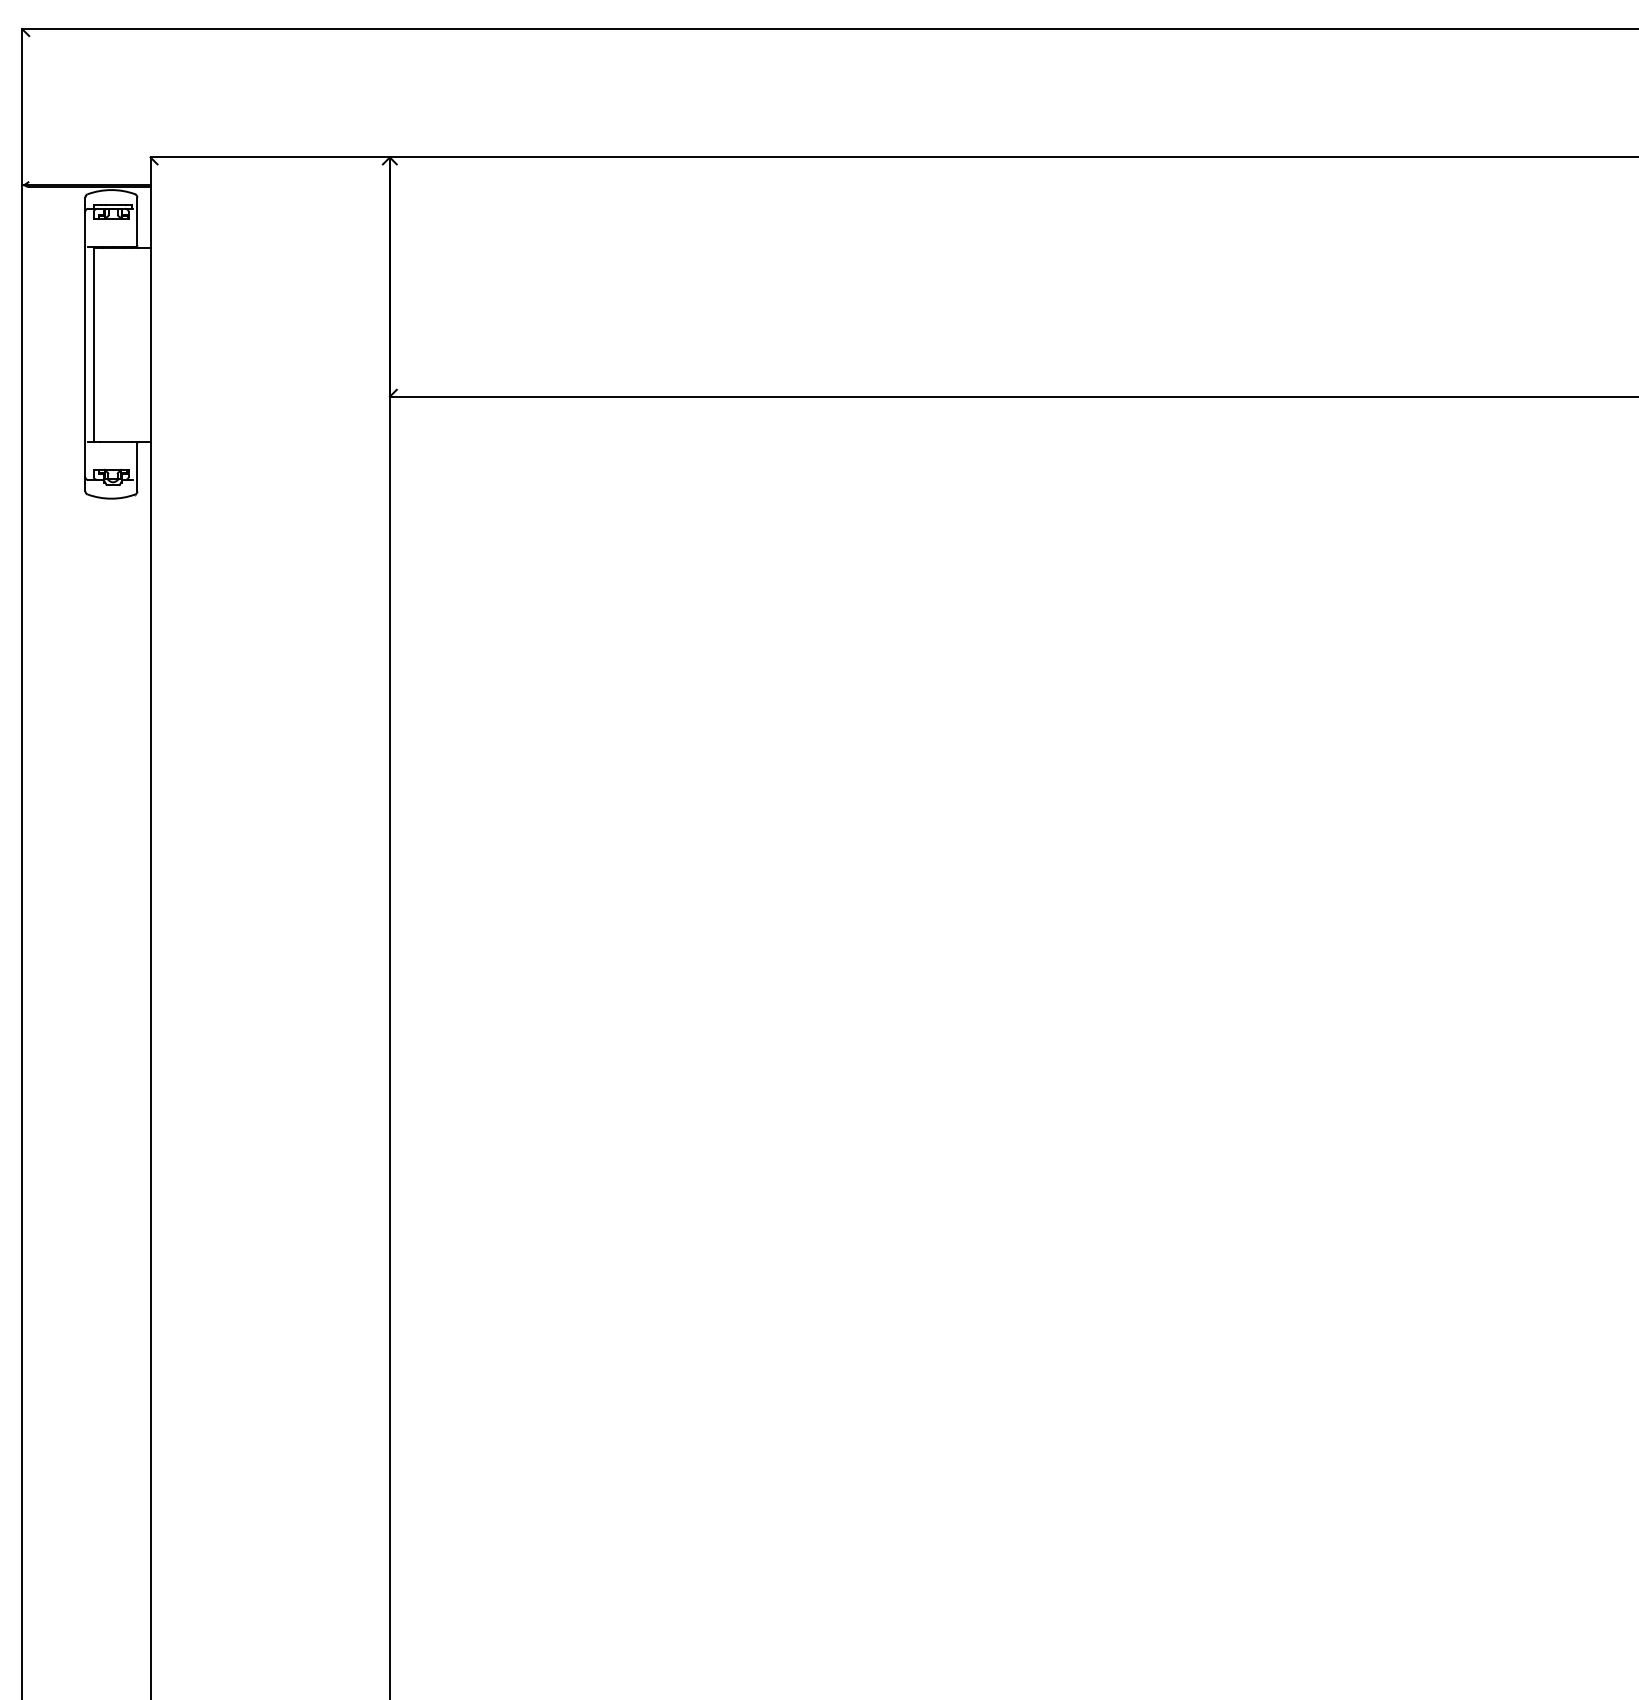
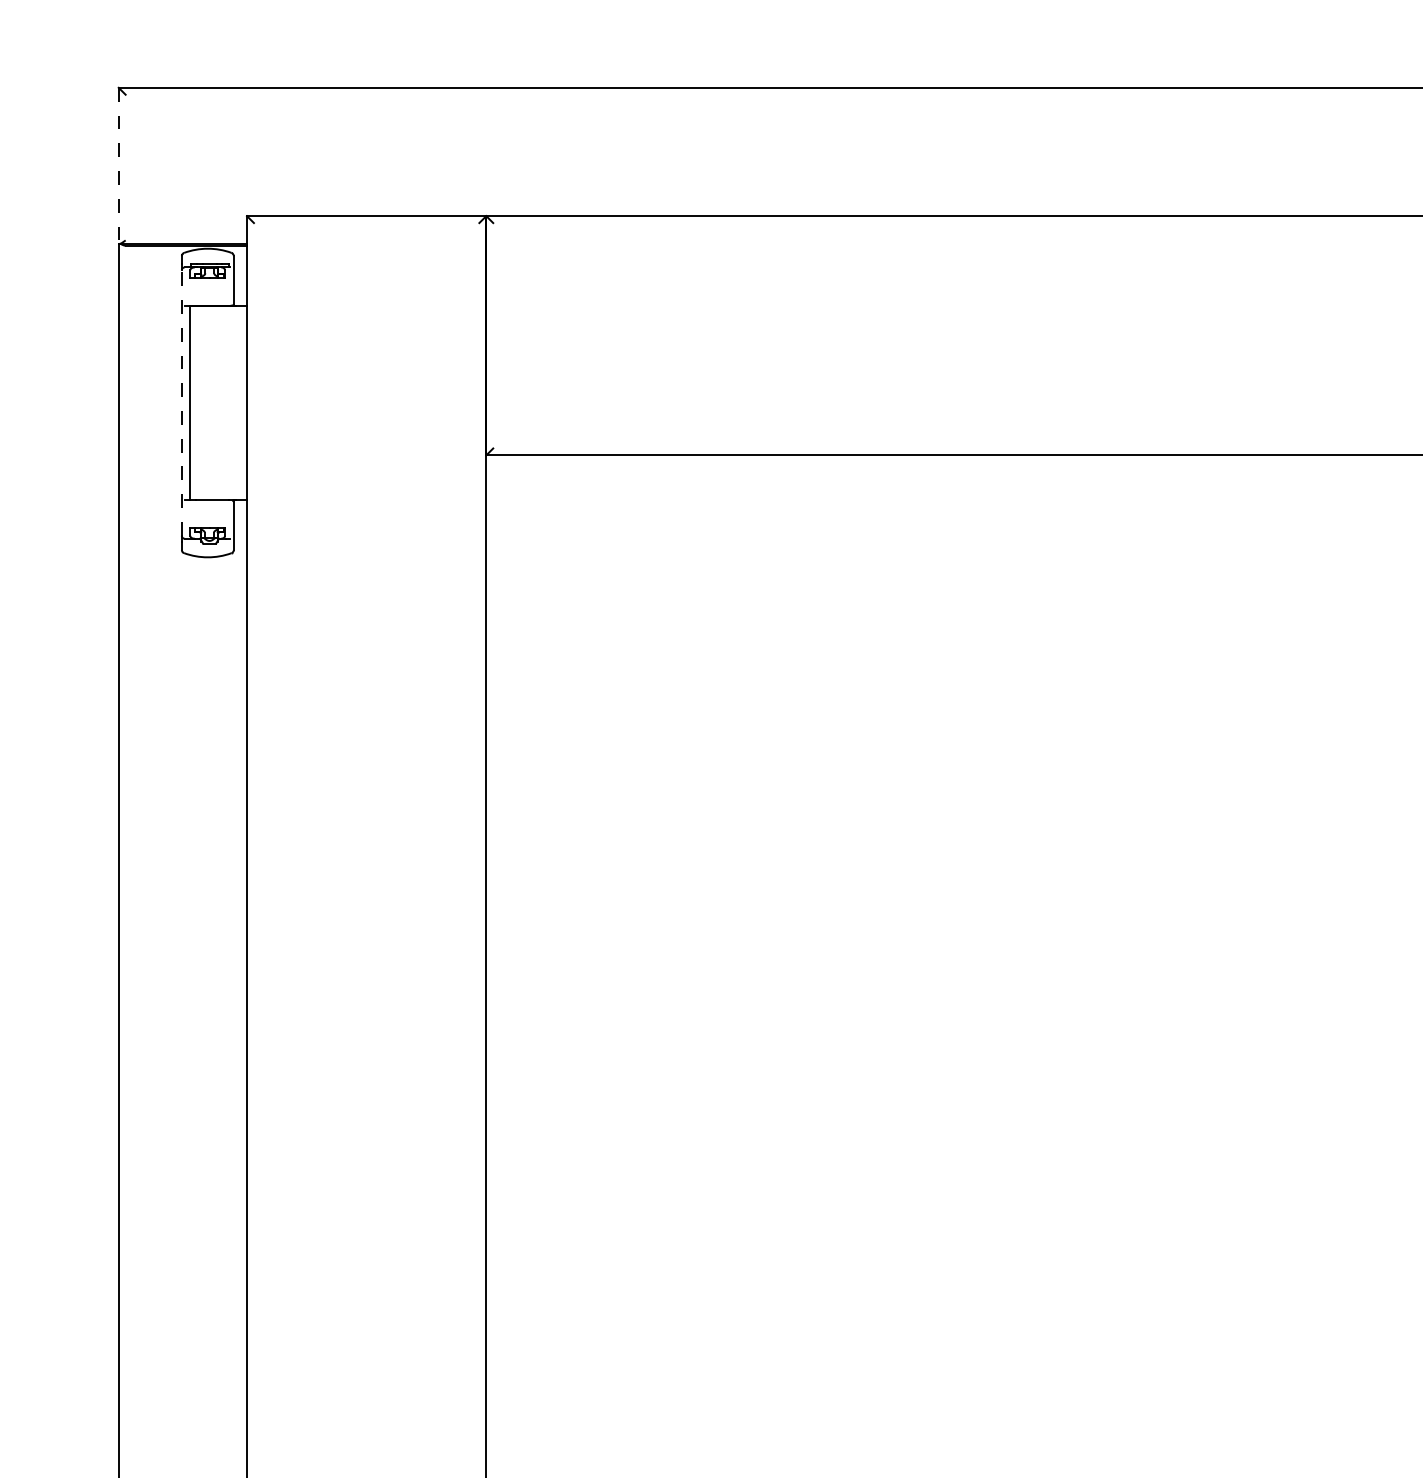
line: (22, 107) -> (118, 166), solid -> dashed
line: (85, 344) -> (181, 403), solid -> dashed

